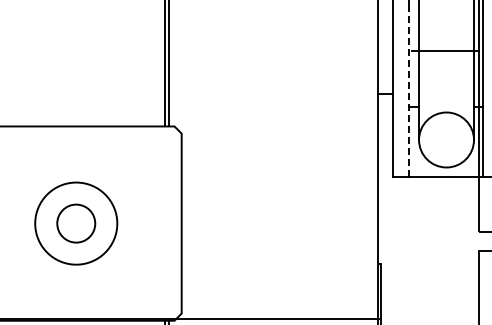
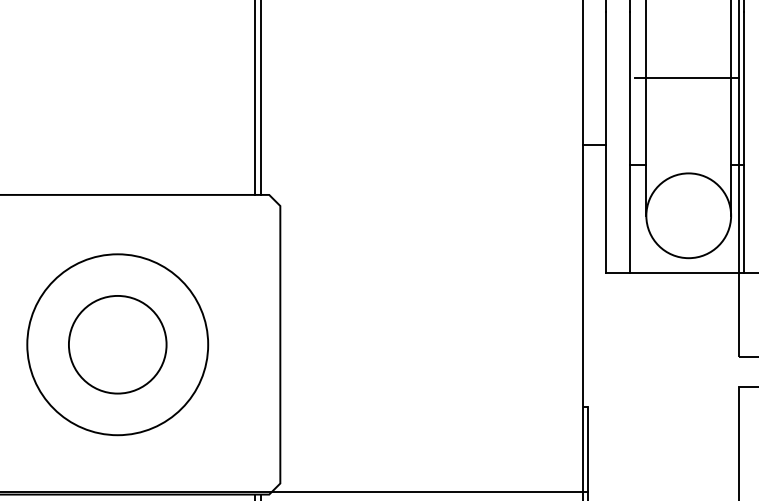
line: (408, 92) -> (630, 142), dashed -> solid
circle: (75, 223) -> (116, 344), size x1.43
circle: (75, 223) -> (116, 344), size x1.67

